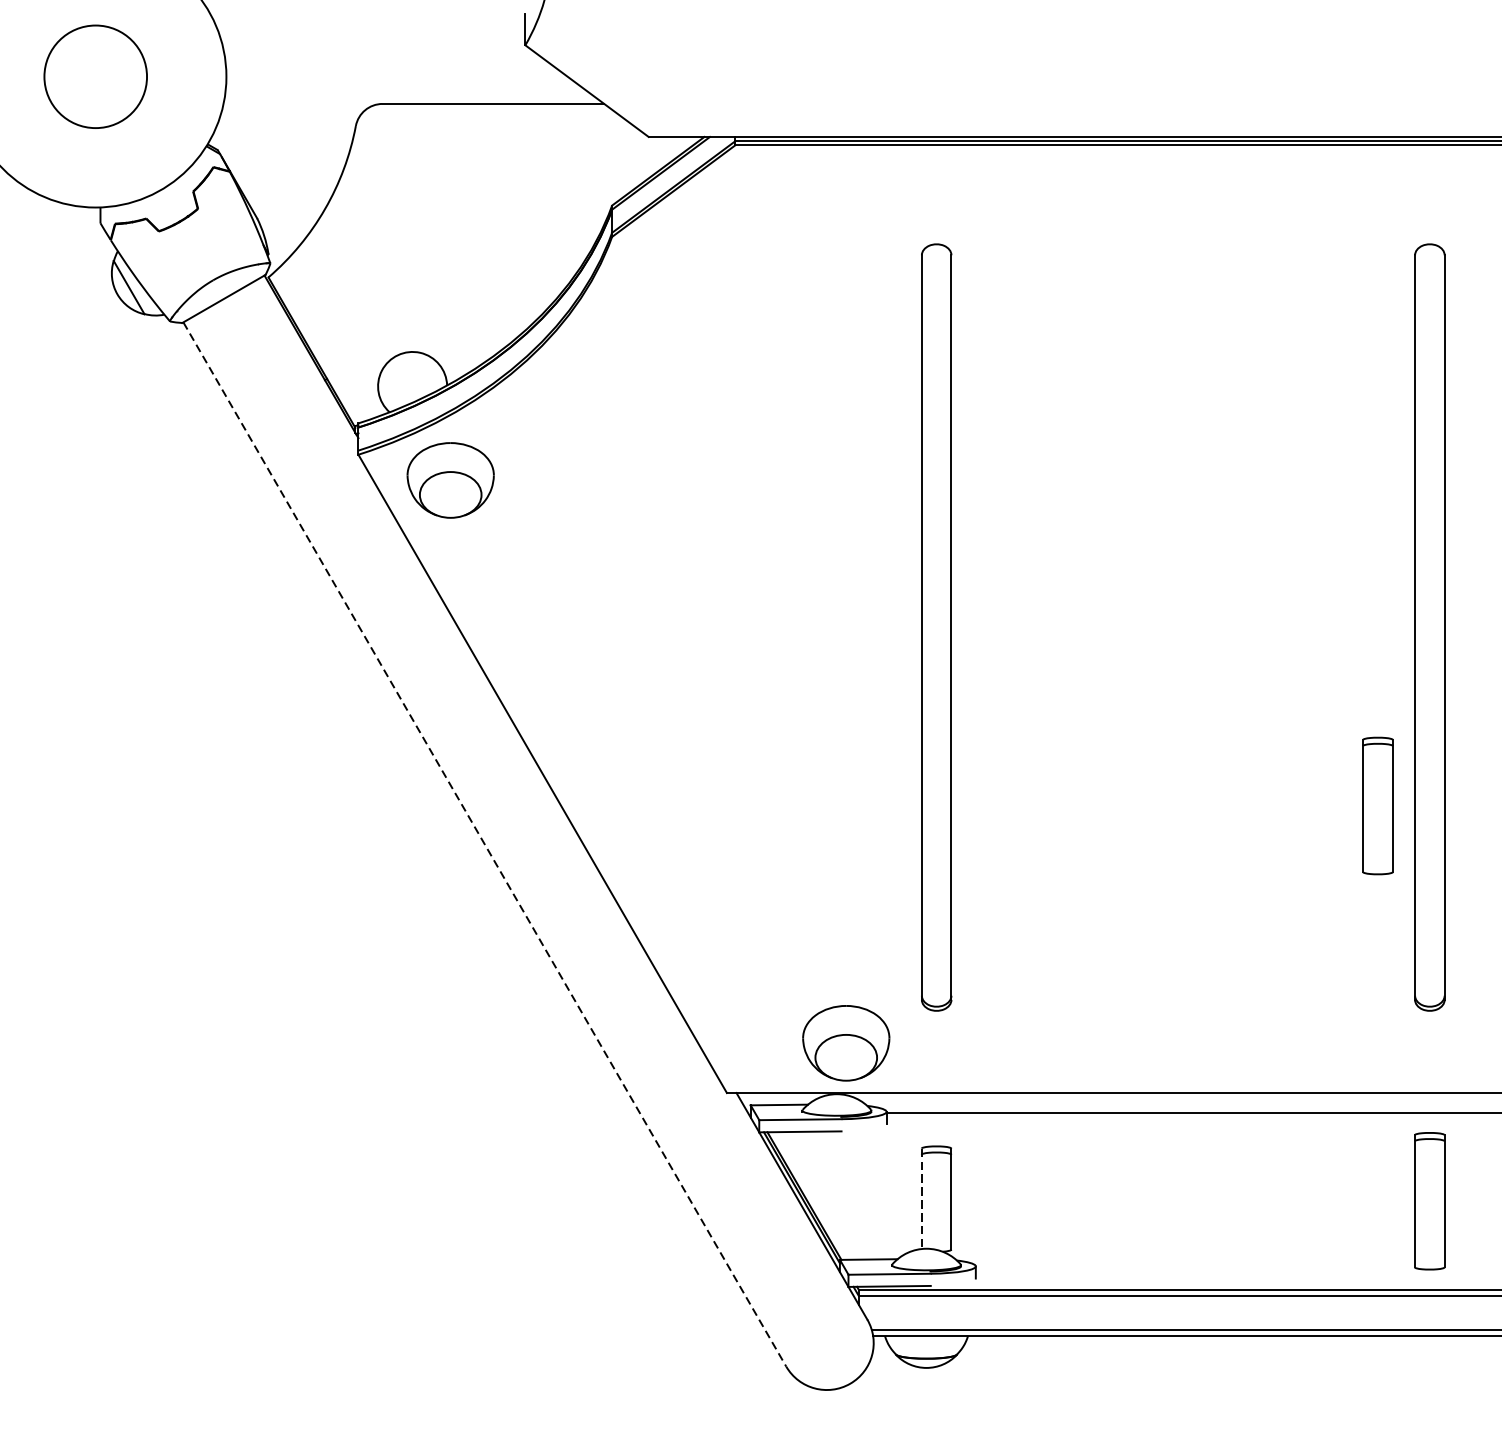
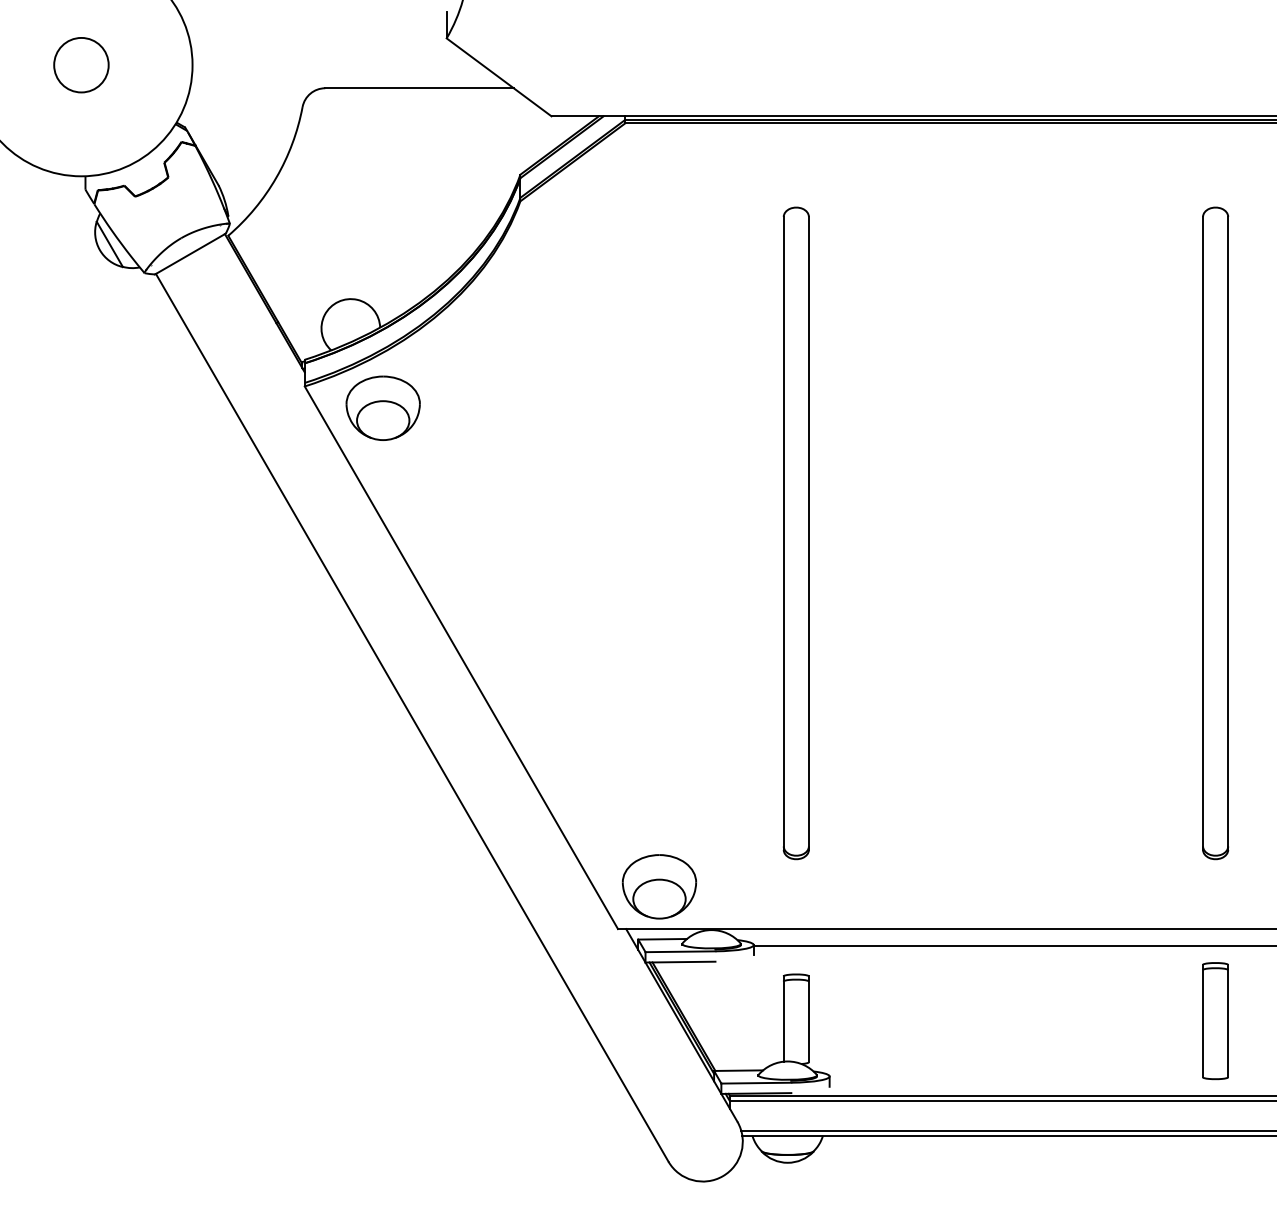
circle: (95, 76) -> (81, 64), size x0.62
part: (1377, 806) -> (1171, 685), removed
line: (485, 844) -> (412, 717), dashed -> solid
part: (846, 1042) -> (659, 886), moved
line: (921, 1199) -> (783, 1019), dashed -> solid

